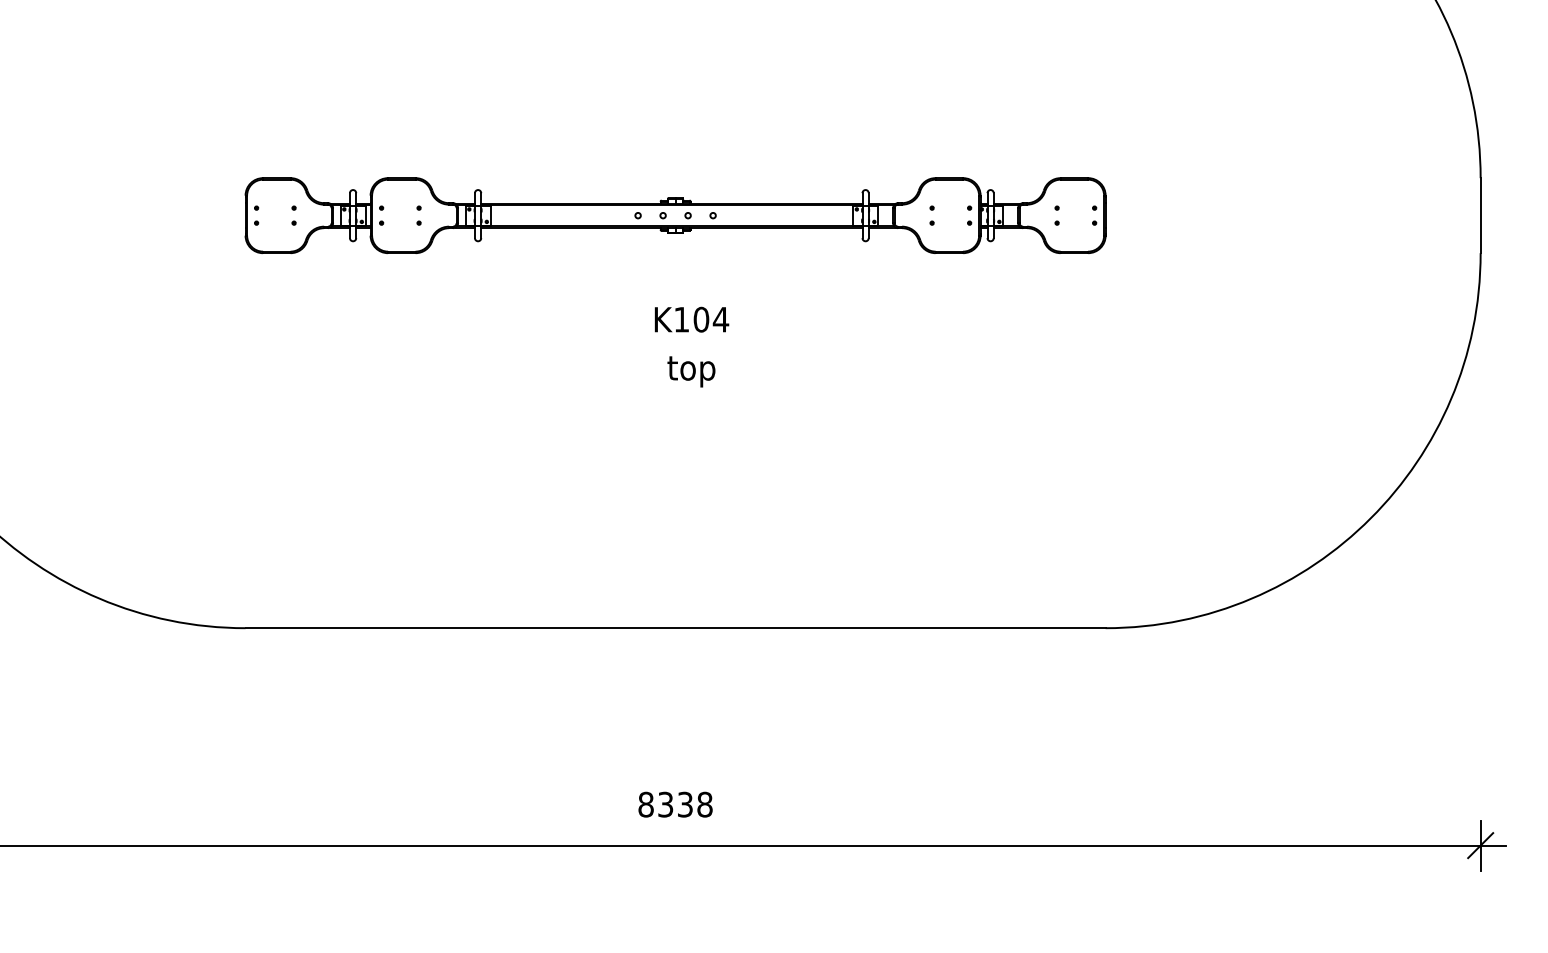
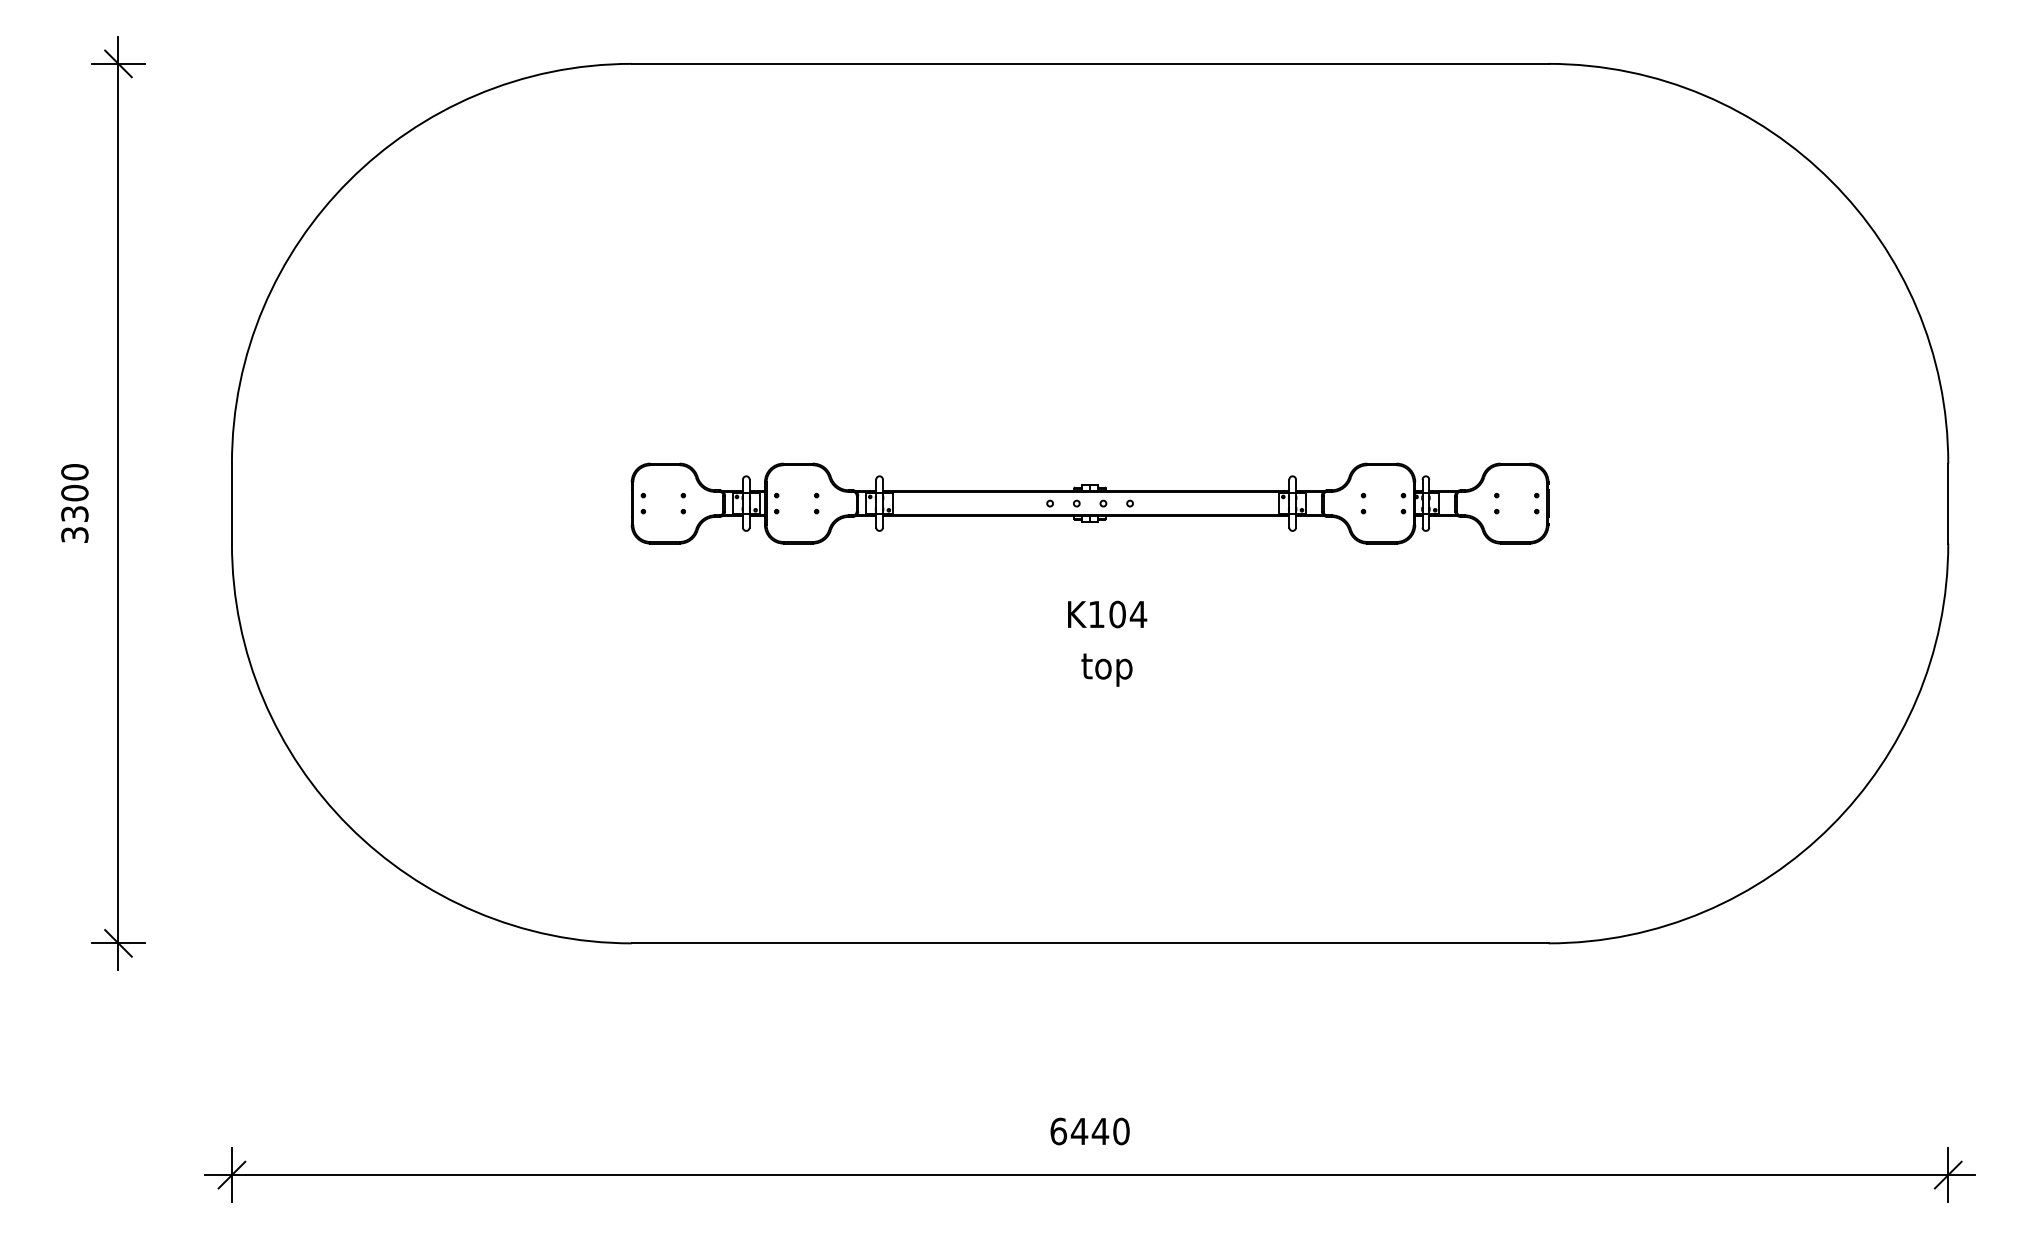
text: (675, 804) -> (1089, 1131), 8338 -> 6440

